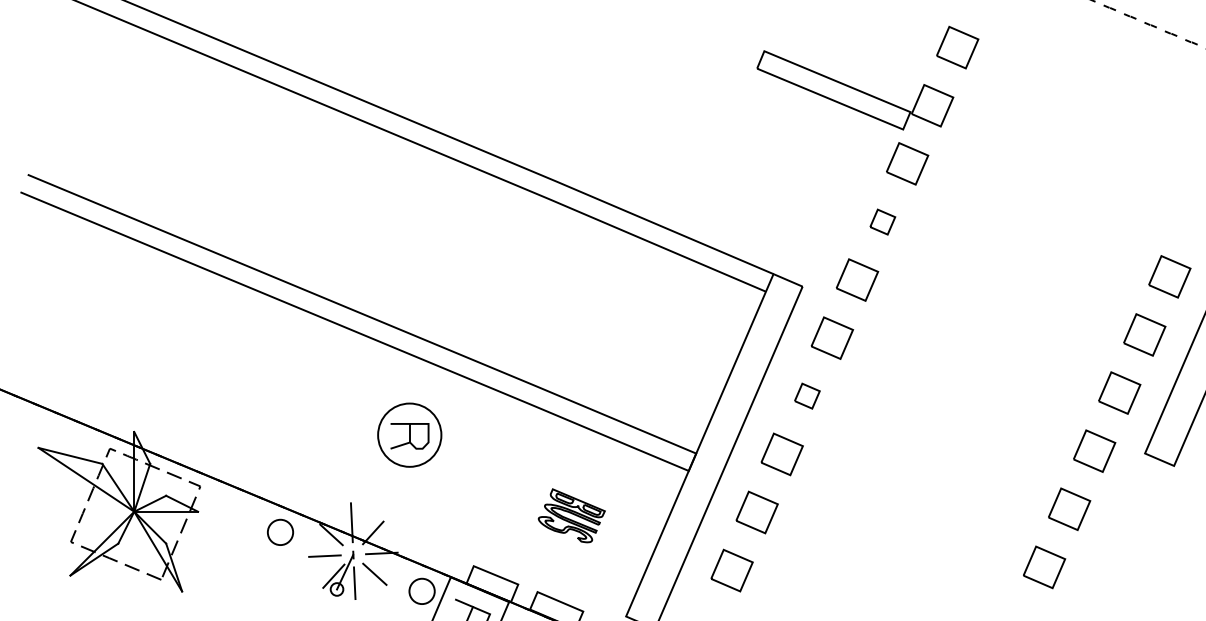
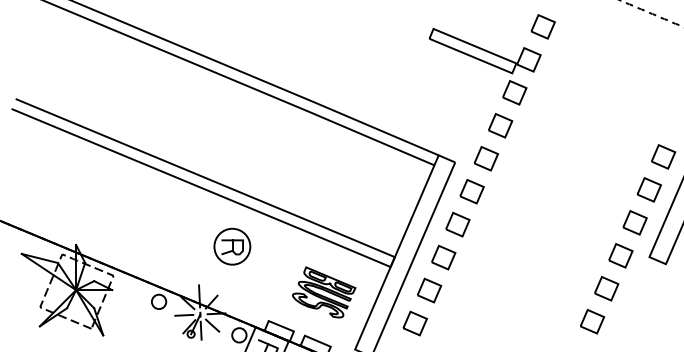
part: (882, 221) -> (500, 125), size x1.67
part: (806, 396) -> (457, 224), size x1.67
part: (572, 515) -> (324, 292), size x1.67

